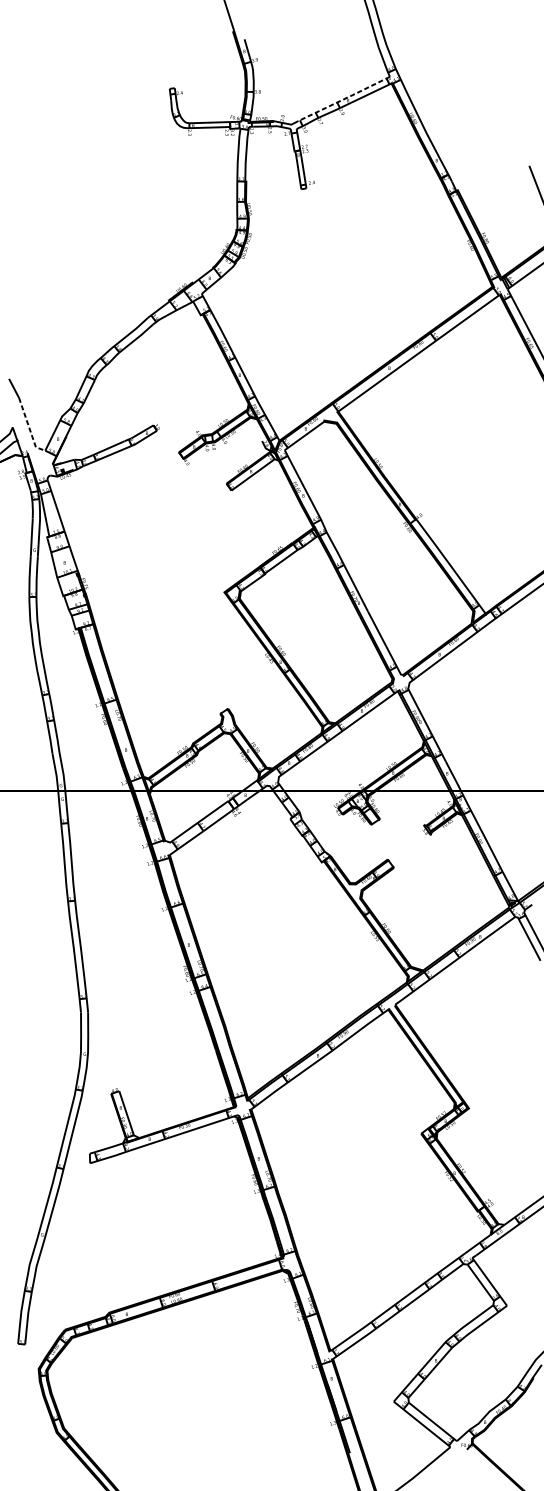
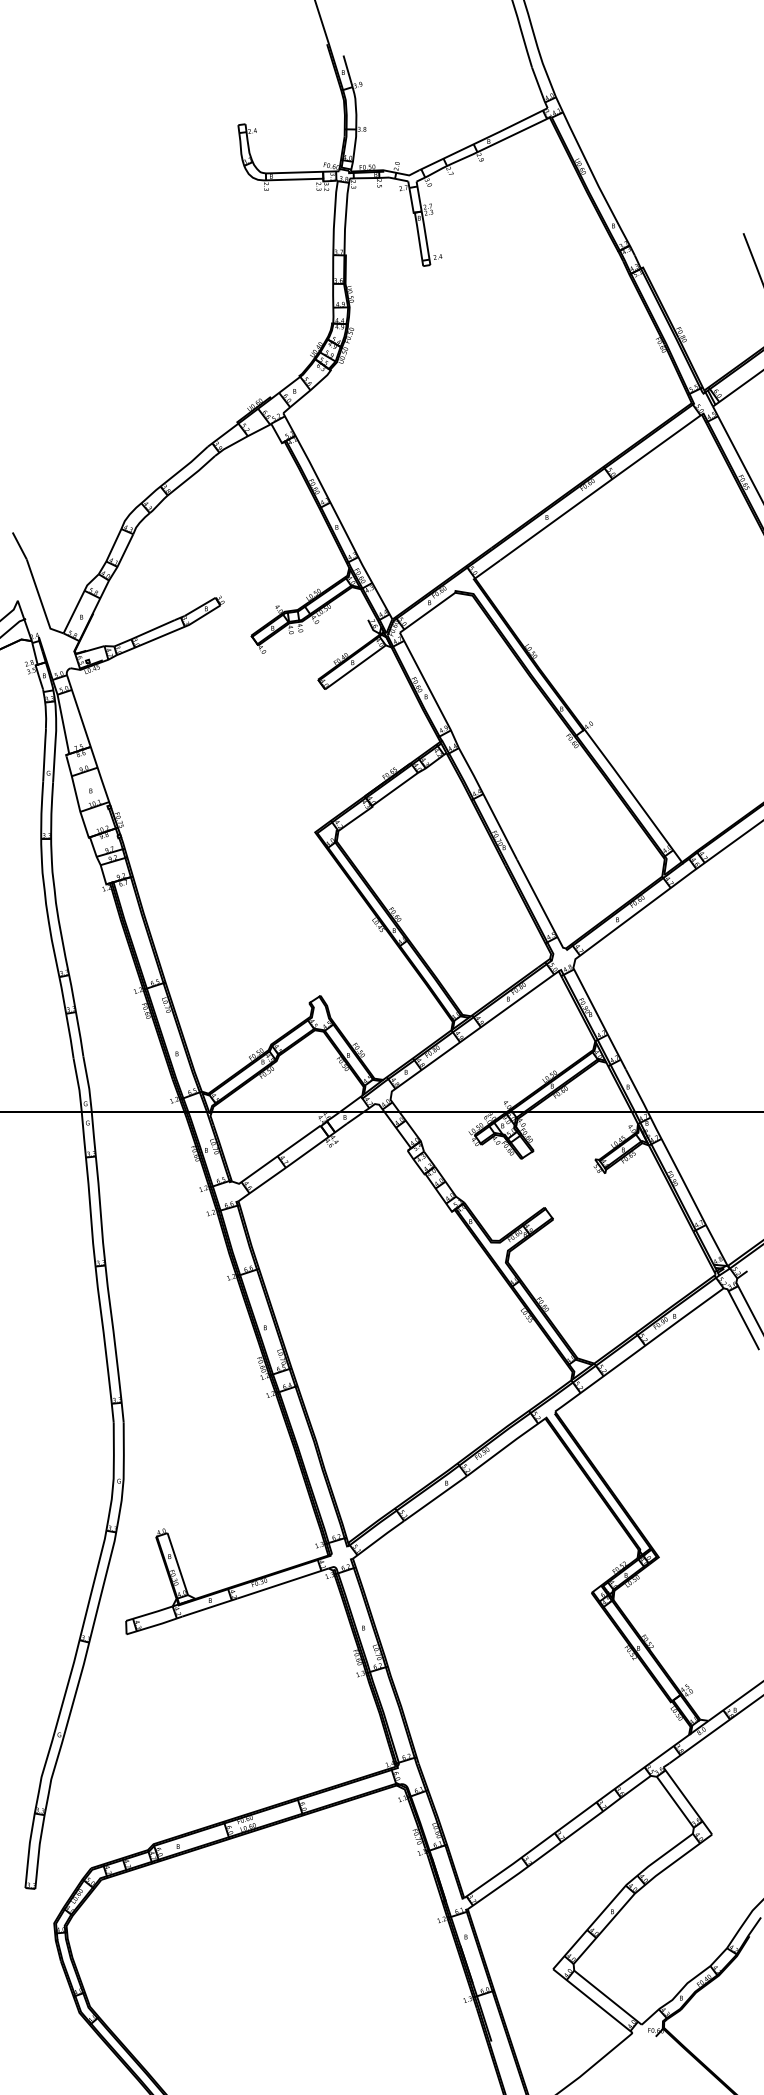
line: (344, 99) -> (483, 139), dashed -> solid
line: (29, 427) -> (41, 601), dashed -> solid

